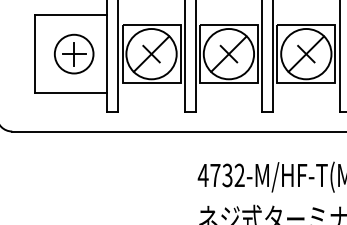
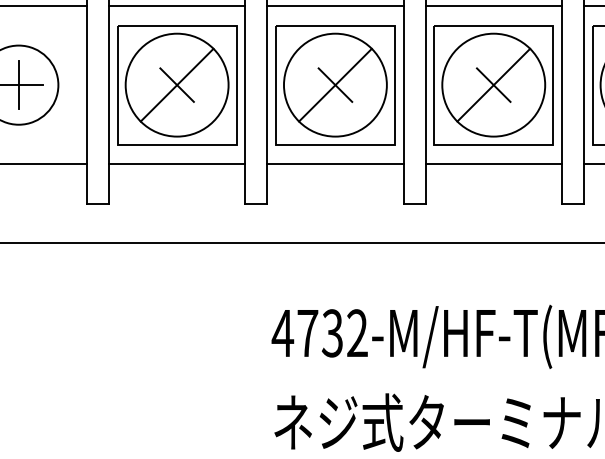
line: (151, 15) -> (177, 6), added
line: (228, 15) -> (334, 6), added
line: (306, 15) -> (494, 6), added
line: (151, 92) -> (177, 163), added
line: (228, 92) -> (334, 163), added
line: (306, 92) -> (494, 163), added

